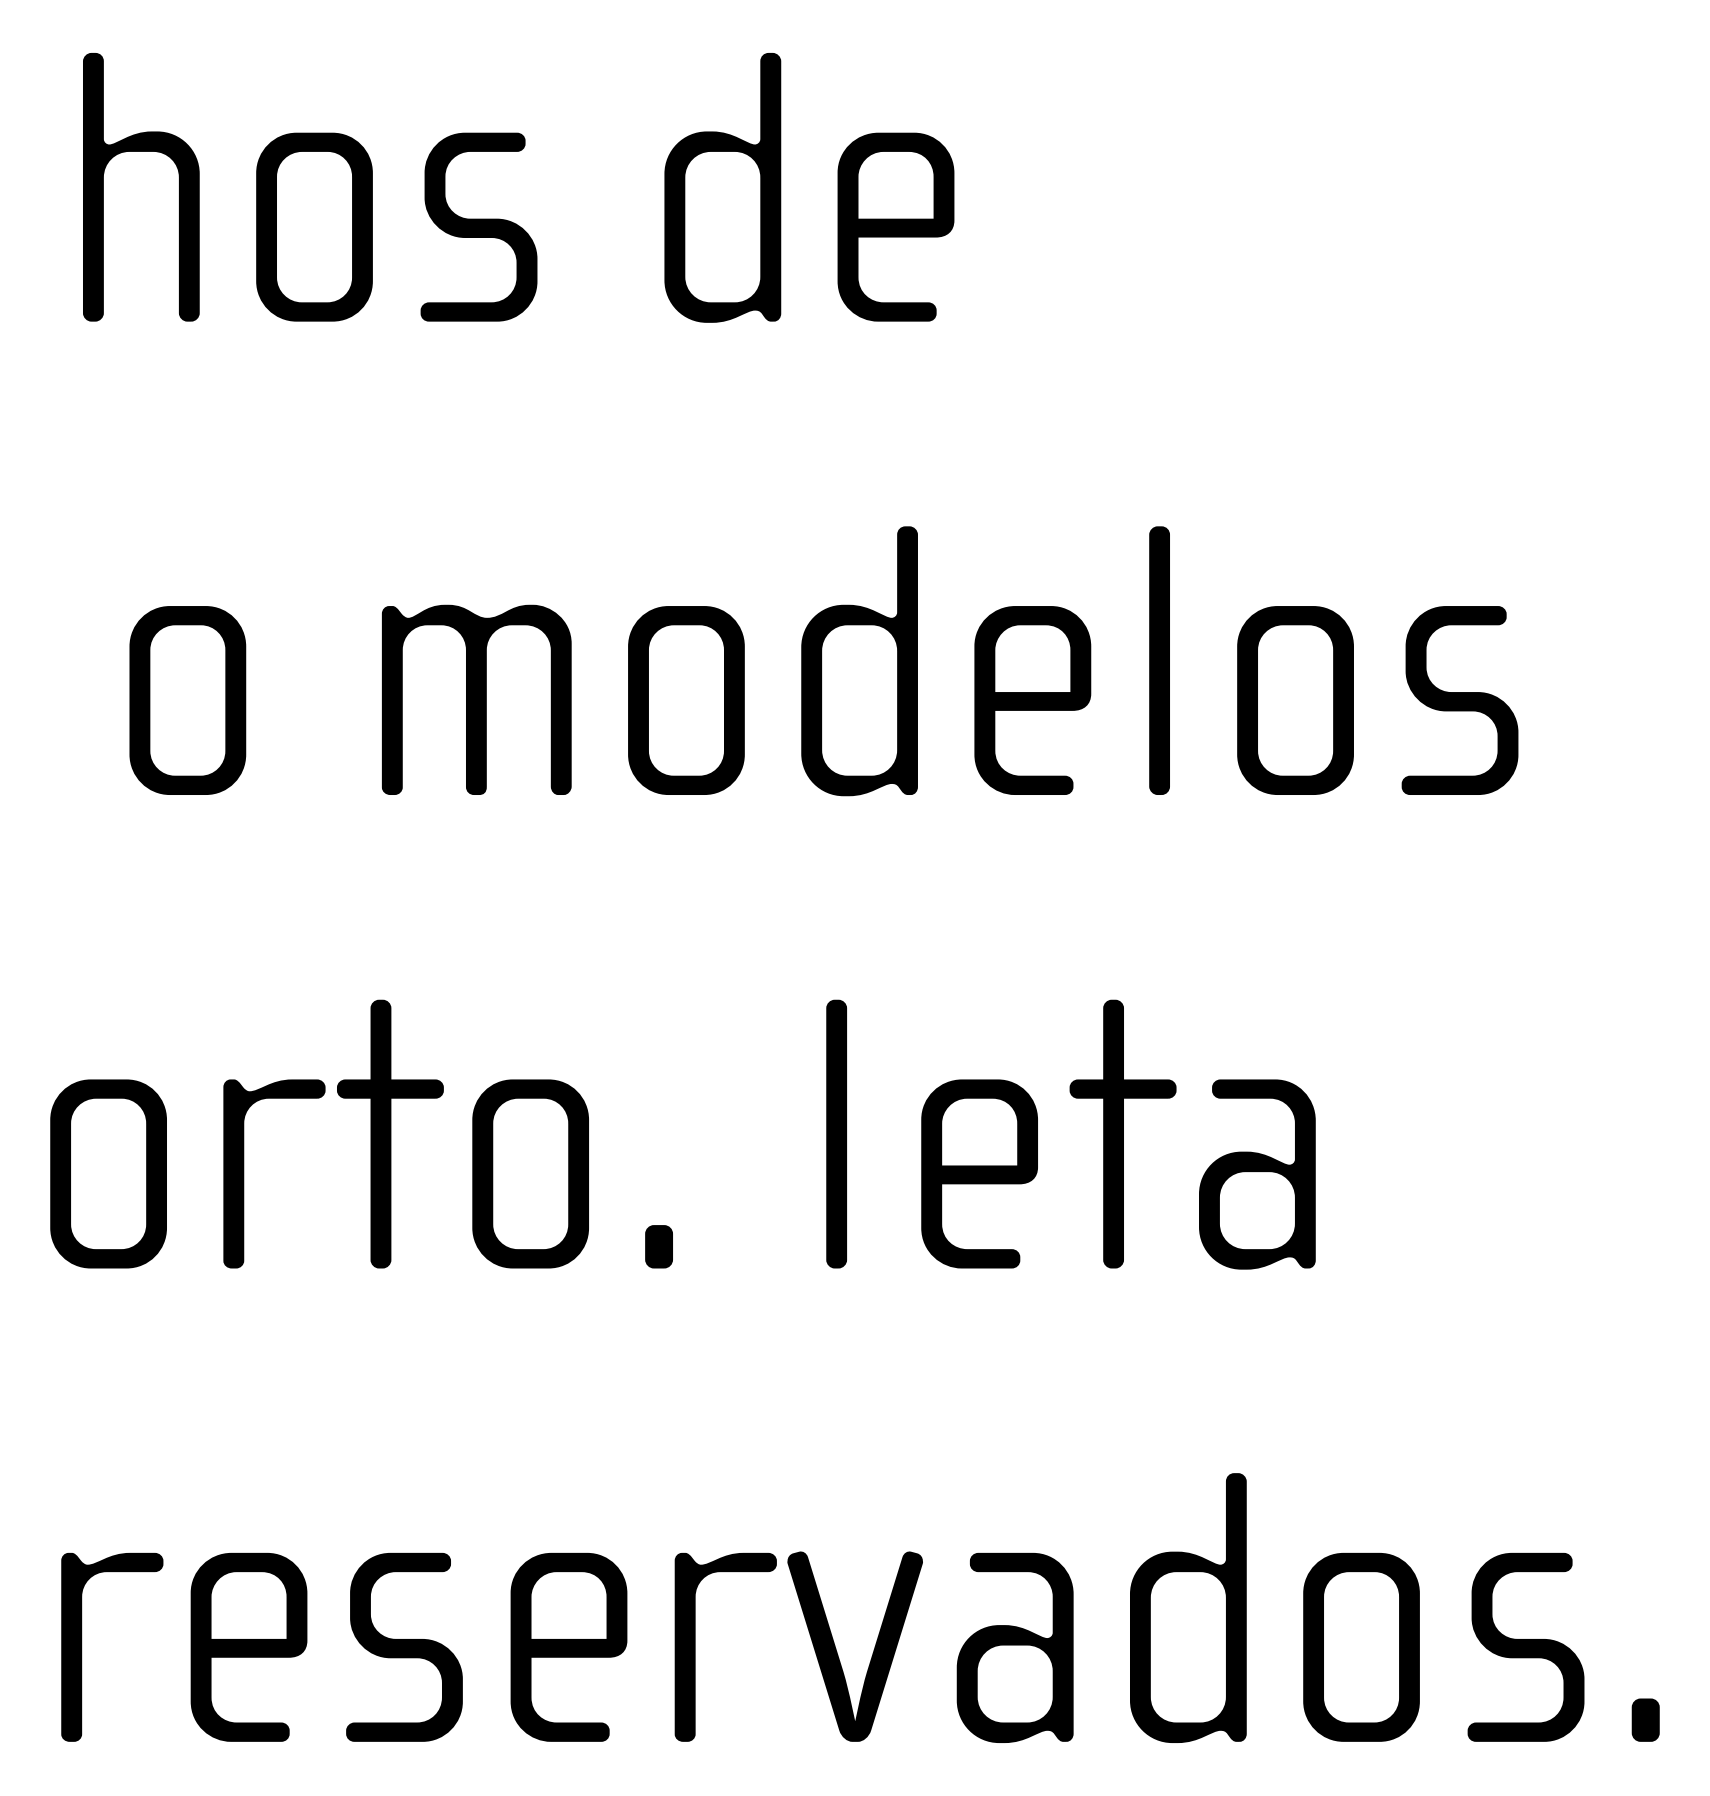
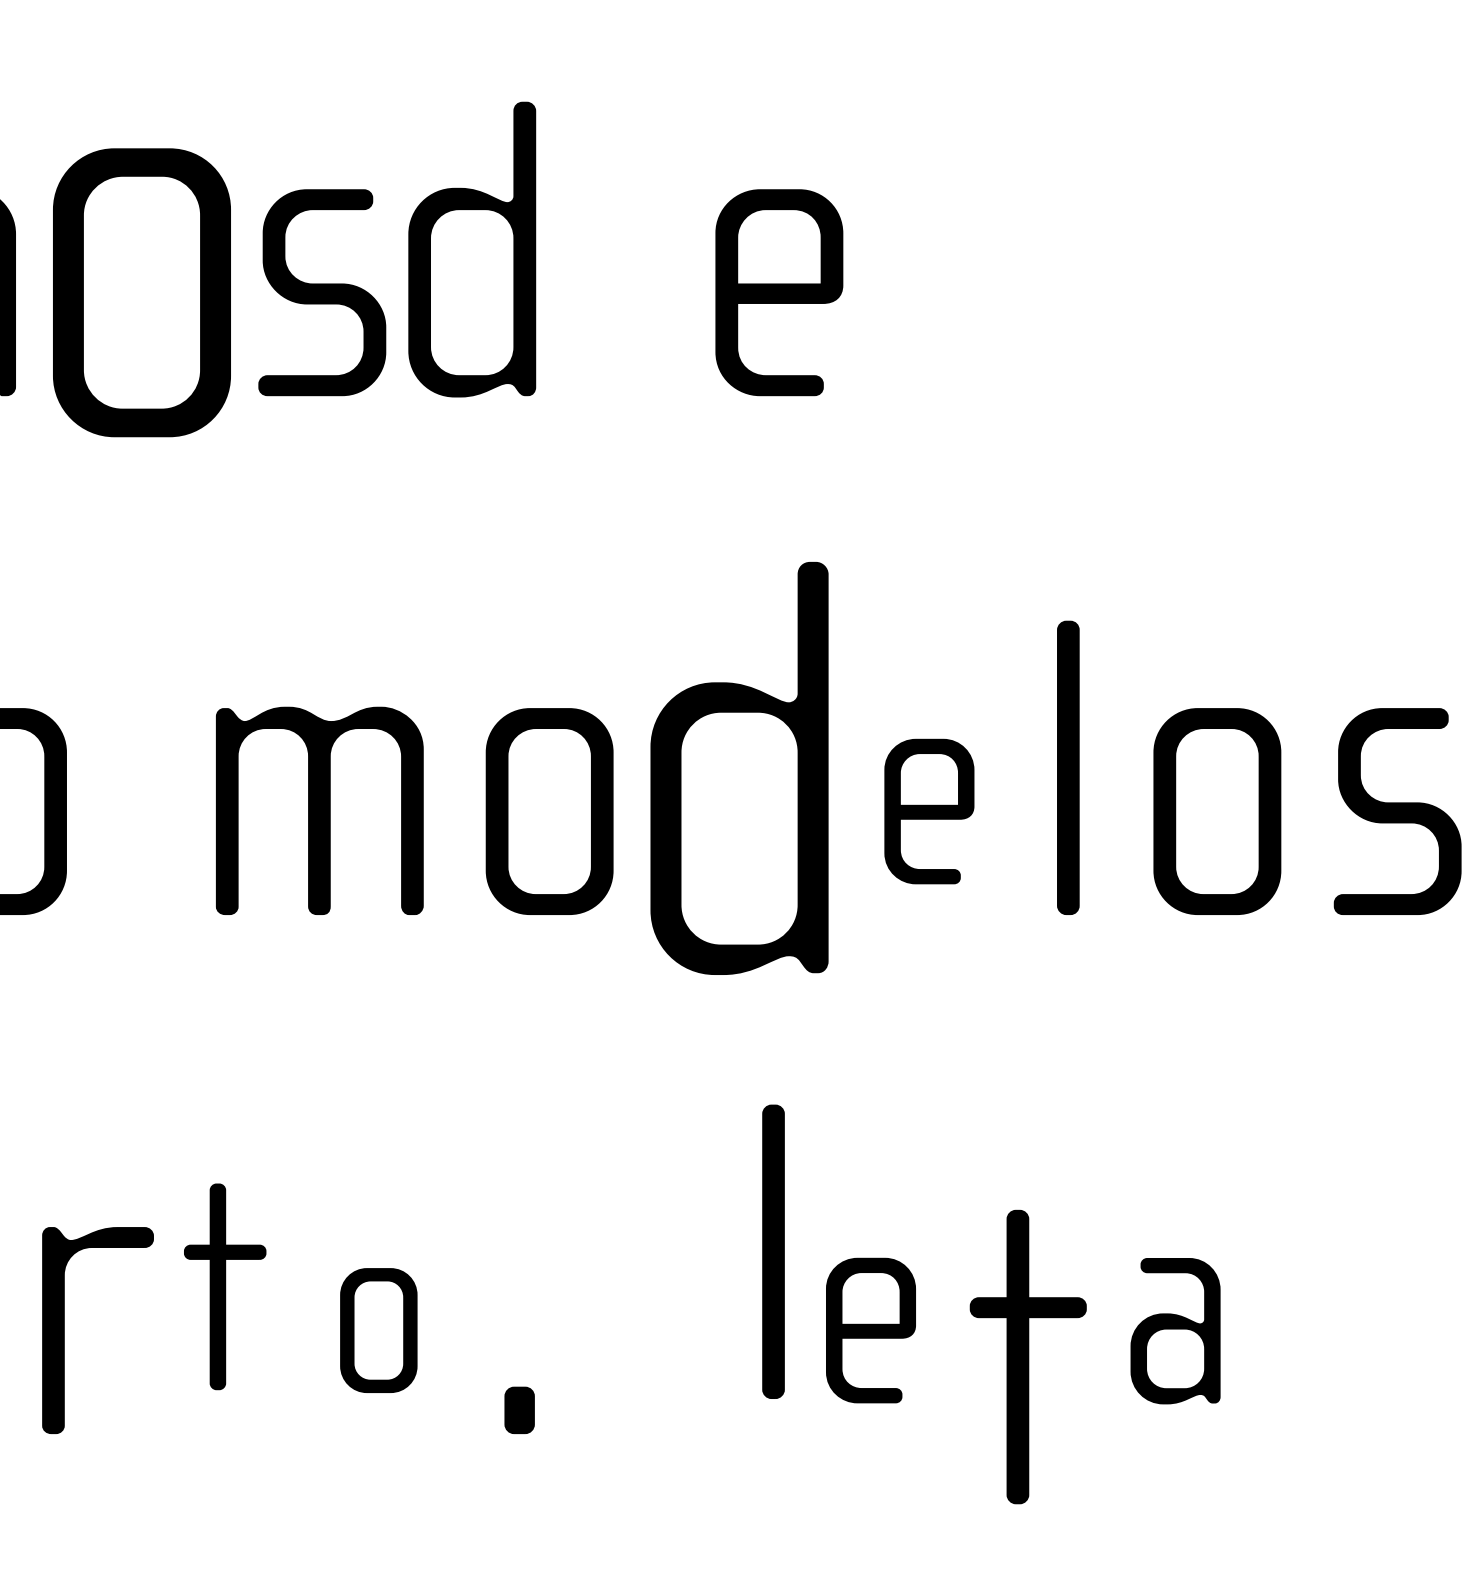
part: (722, 187) -> (471, 249), moved
part: (314, 226) -> (141, 291), size x1.4
part: (859, 661) -> (739, 768), size x1.4
part: (1032, 700) -> (929, 811), size x0.7
part: (390, 1133) -> (225, 1286), size x0.7
part: (836, 1133) -> (773, 1251), moved
part: (1122, 1133) -> (1027, 1356), moved
part: (530, 1173) -> (378, 1330), size x0.6
part: (979, 1173) -> (870, 1330), size x0.7
part: (1257, 1174) -> (1175, 1331), size x0.7

